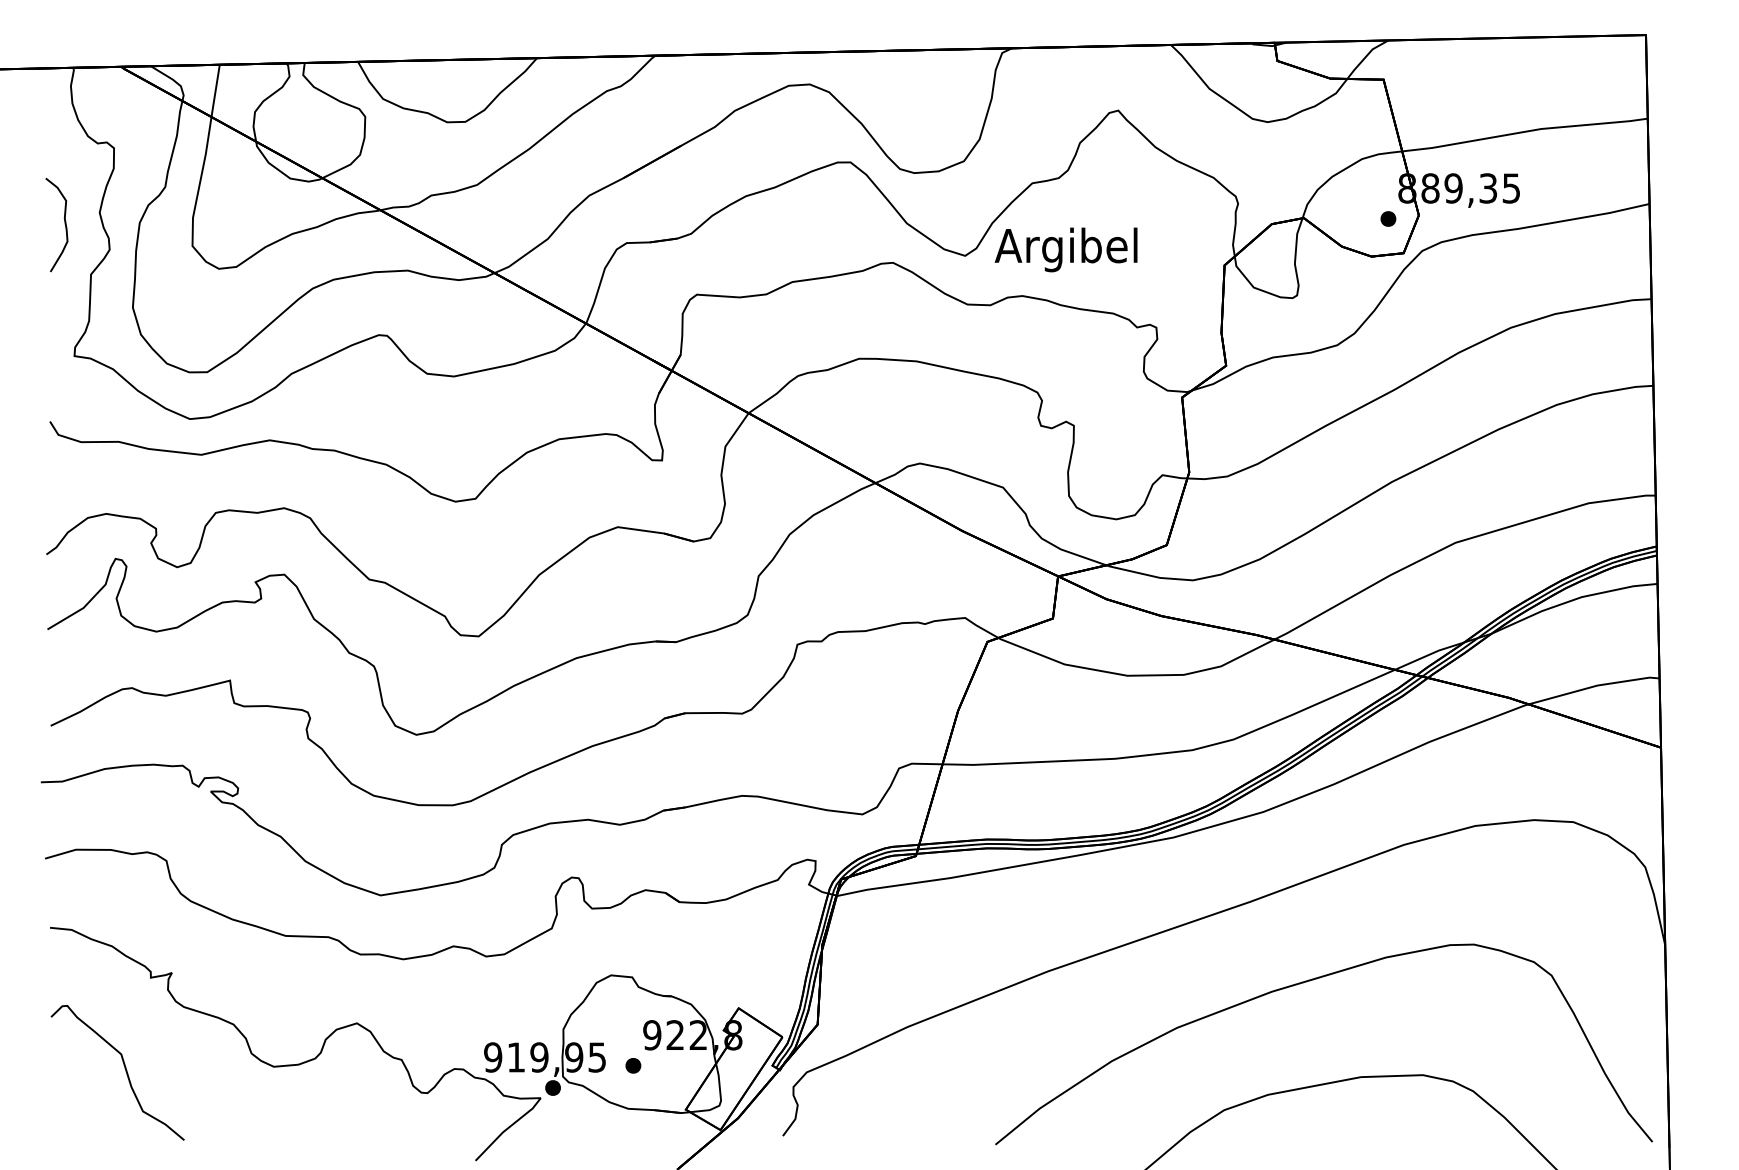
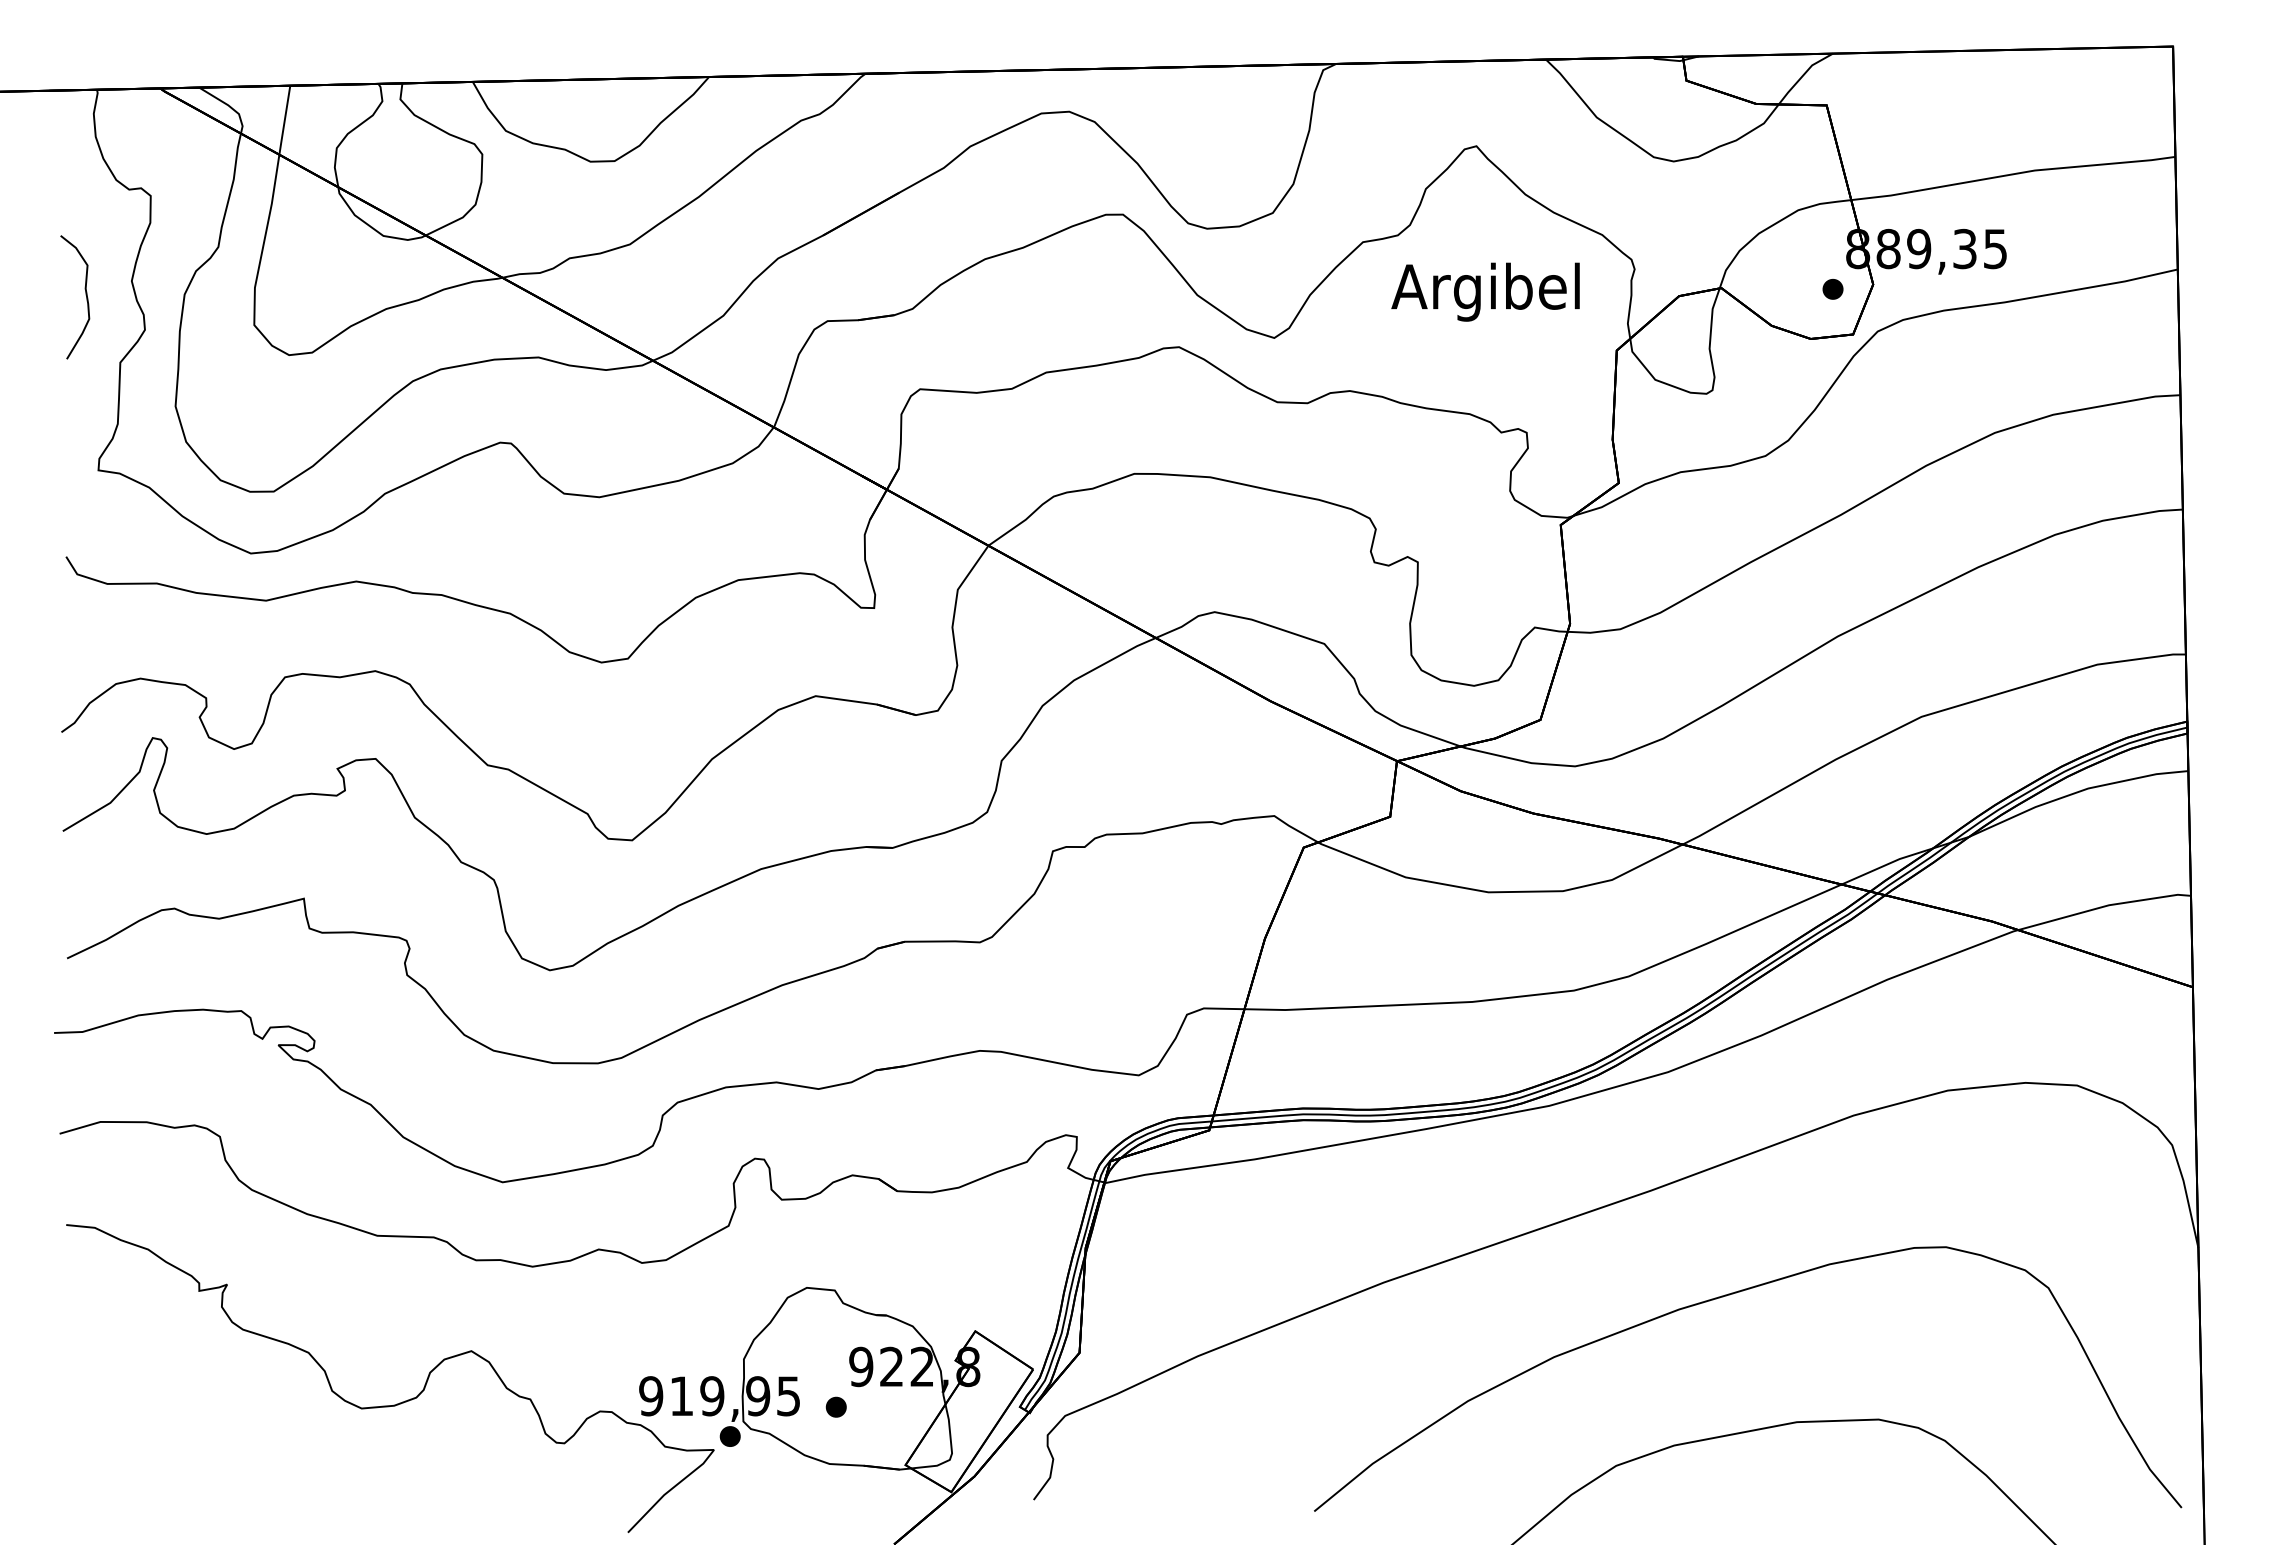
text: (1066, 249) -> (1485, 291), moved
curve: (125, 1069) -> (165, 1412), removed

